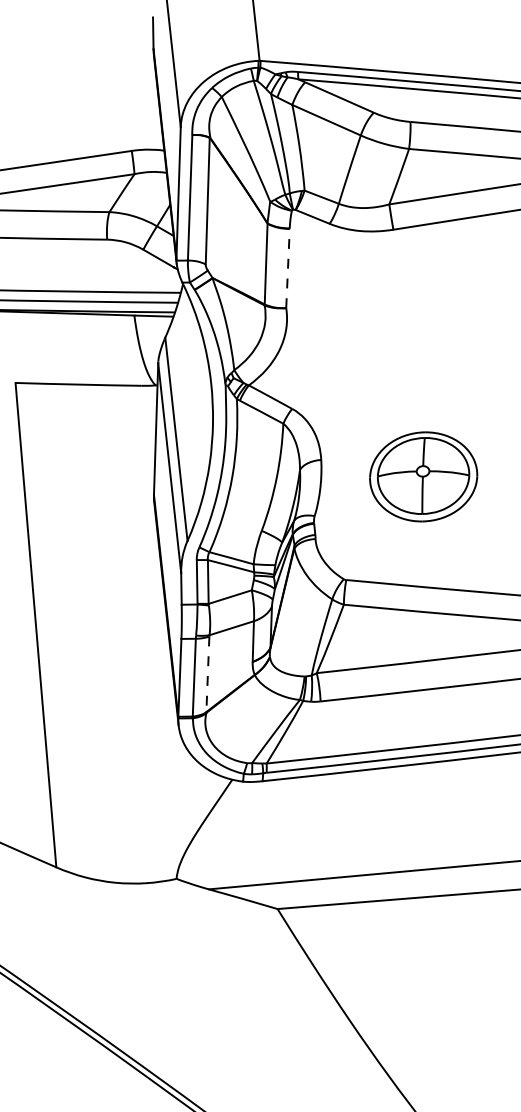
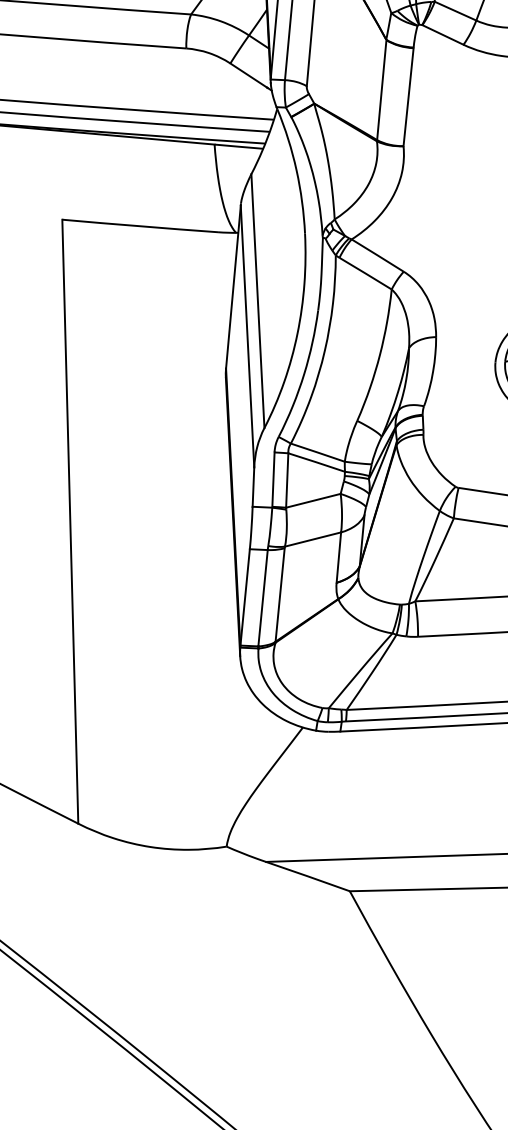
line: (288, 268) -> (409, 97), dashed -> solid
line: (207, 674) -> (279, 595), dashed -> solid

